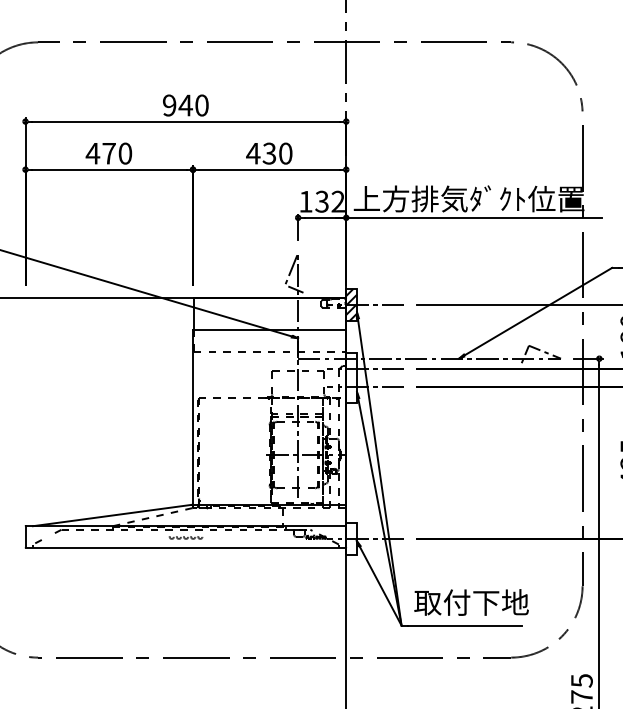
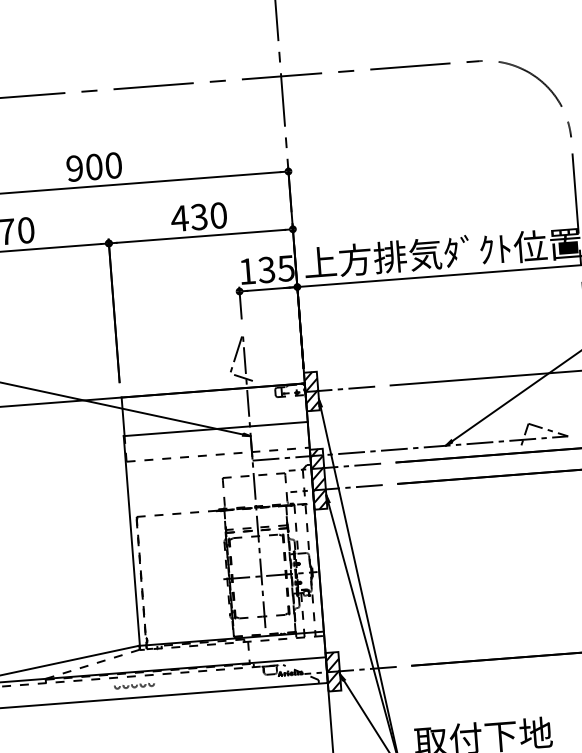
text: (185, 105) -> (93, 167), 940 -> 900
text: (337, 201) -> (285, 268), 132 -> 135
hatch: (351, 378) -> (318, 479), added
hatch: (351, 538) -> (333, 671), added

